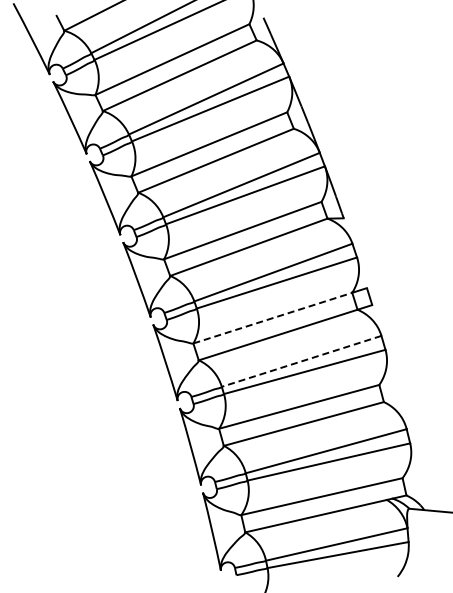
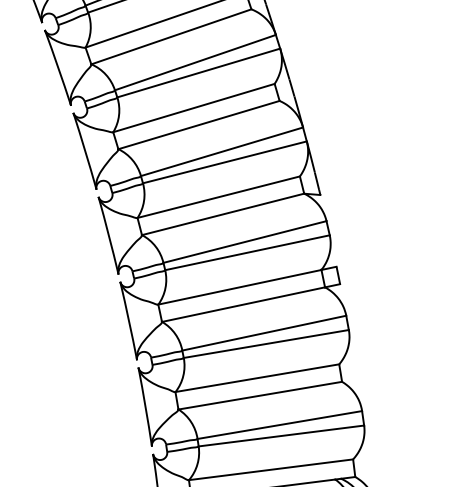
line: (273, 317) -> (240, 286), dashed -> solid
line: (301, 361) -> (264, 333), dashed -> solid

